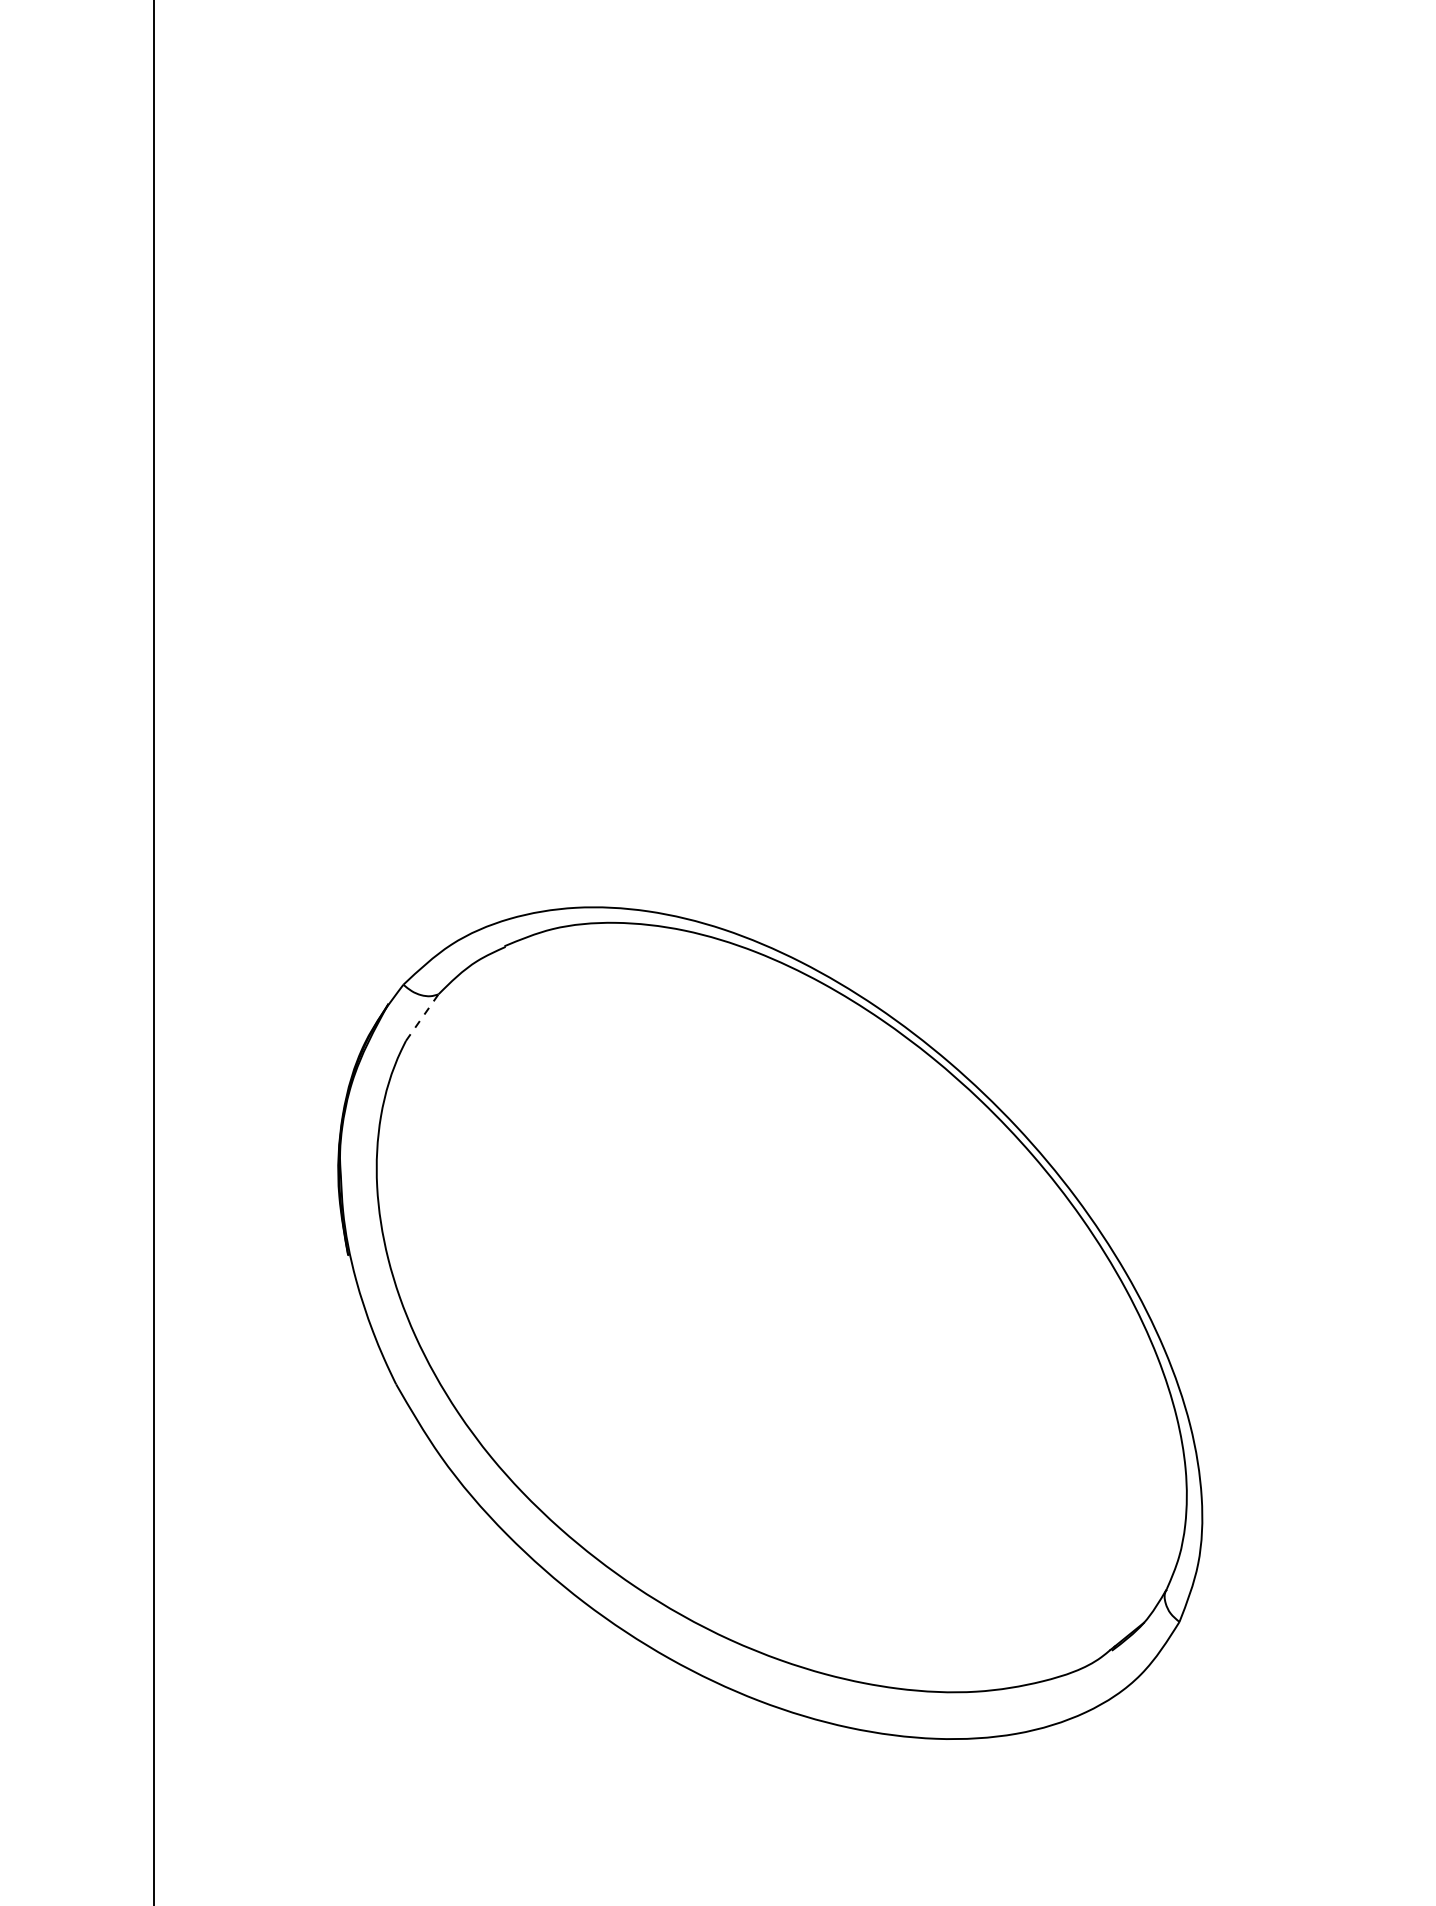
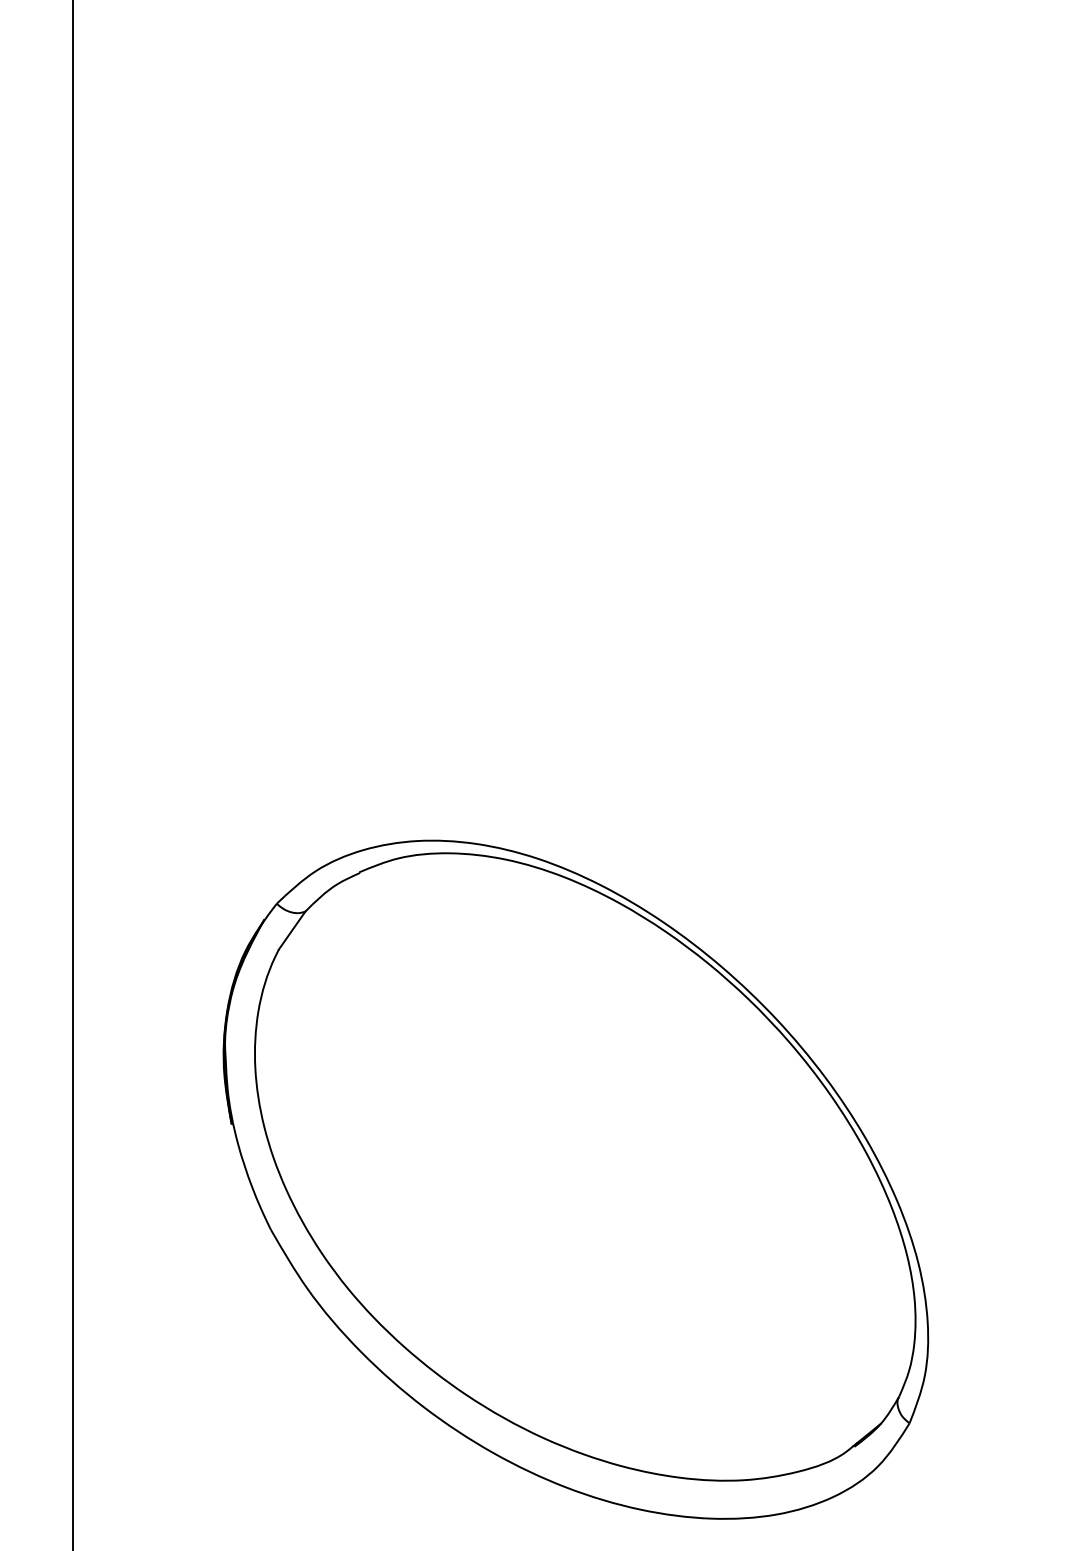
line: (422, 1017) -> (292, 930), dashed -> solid

